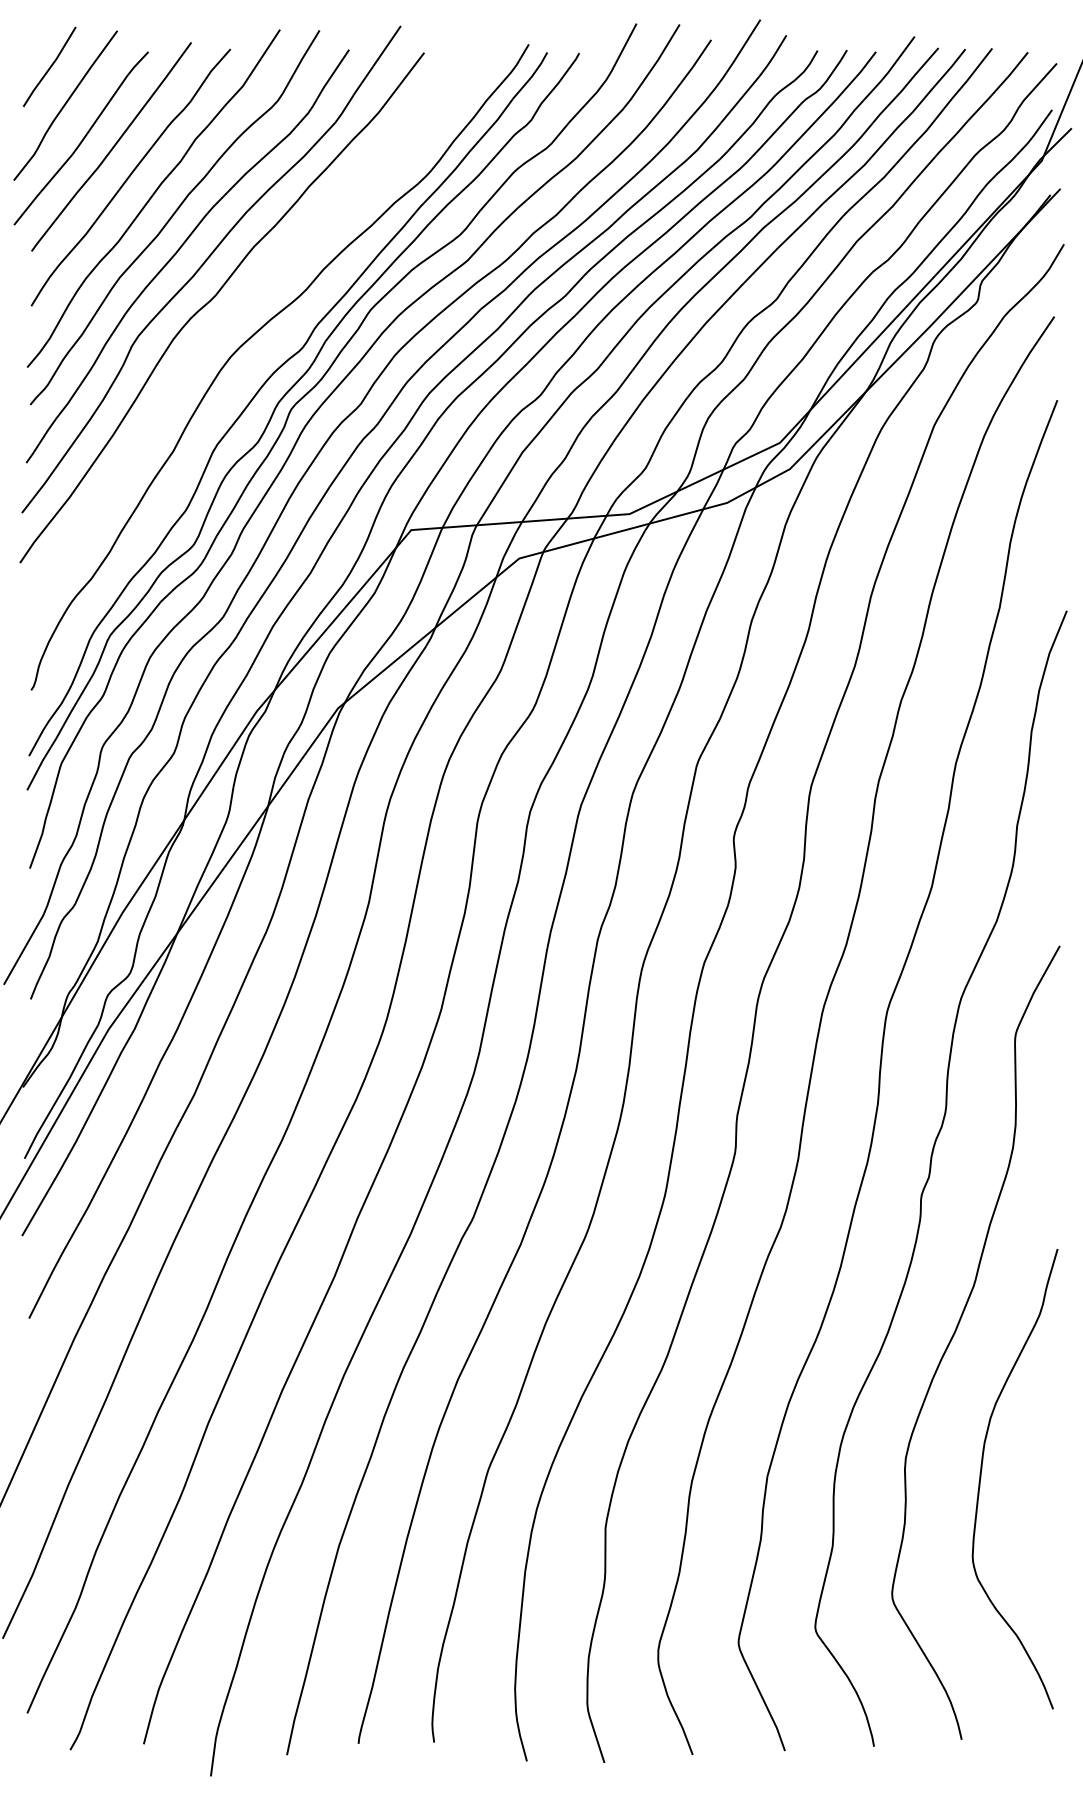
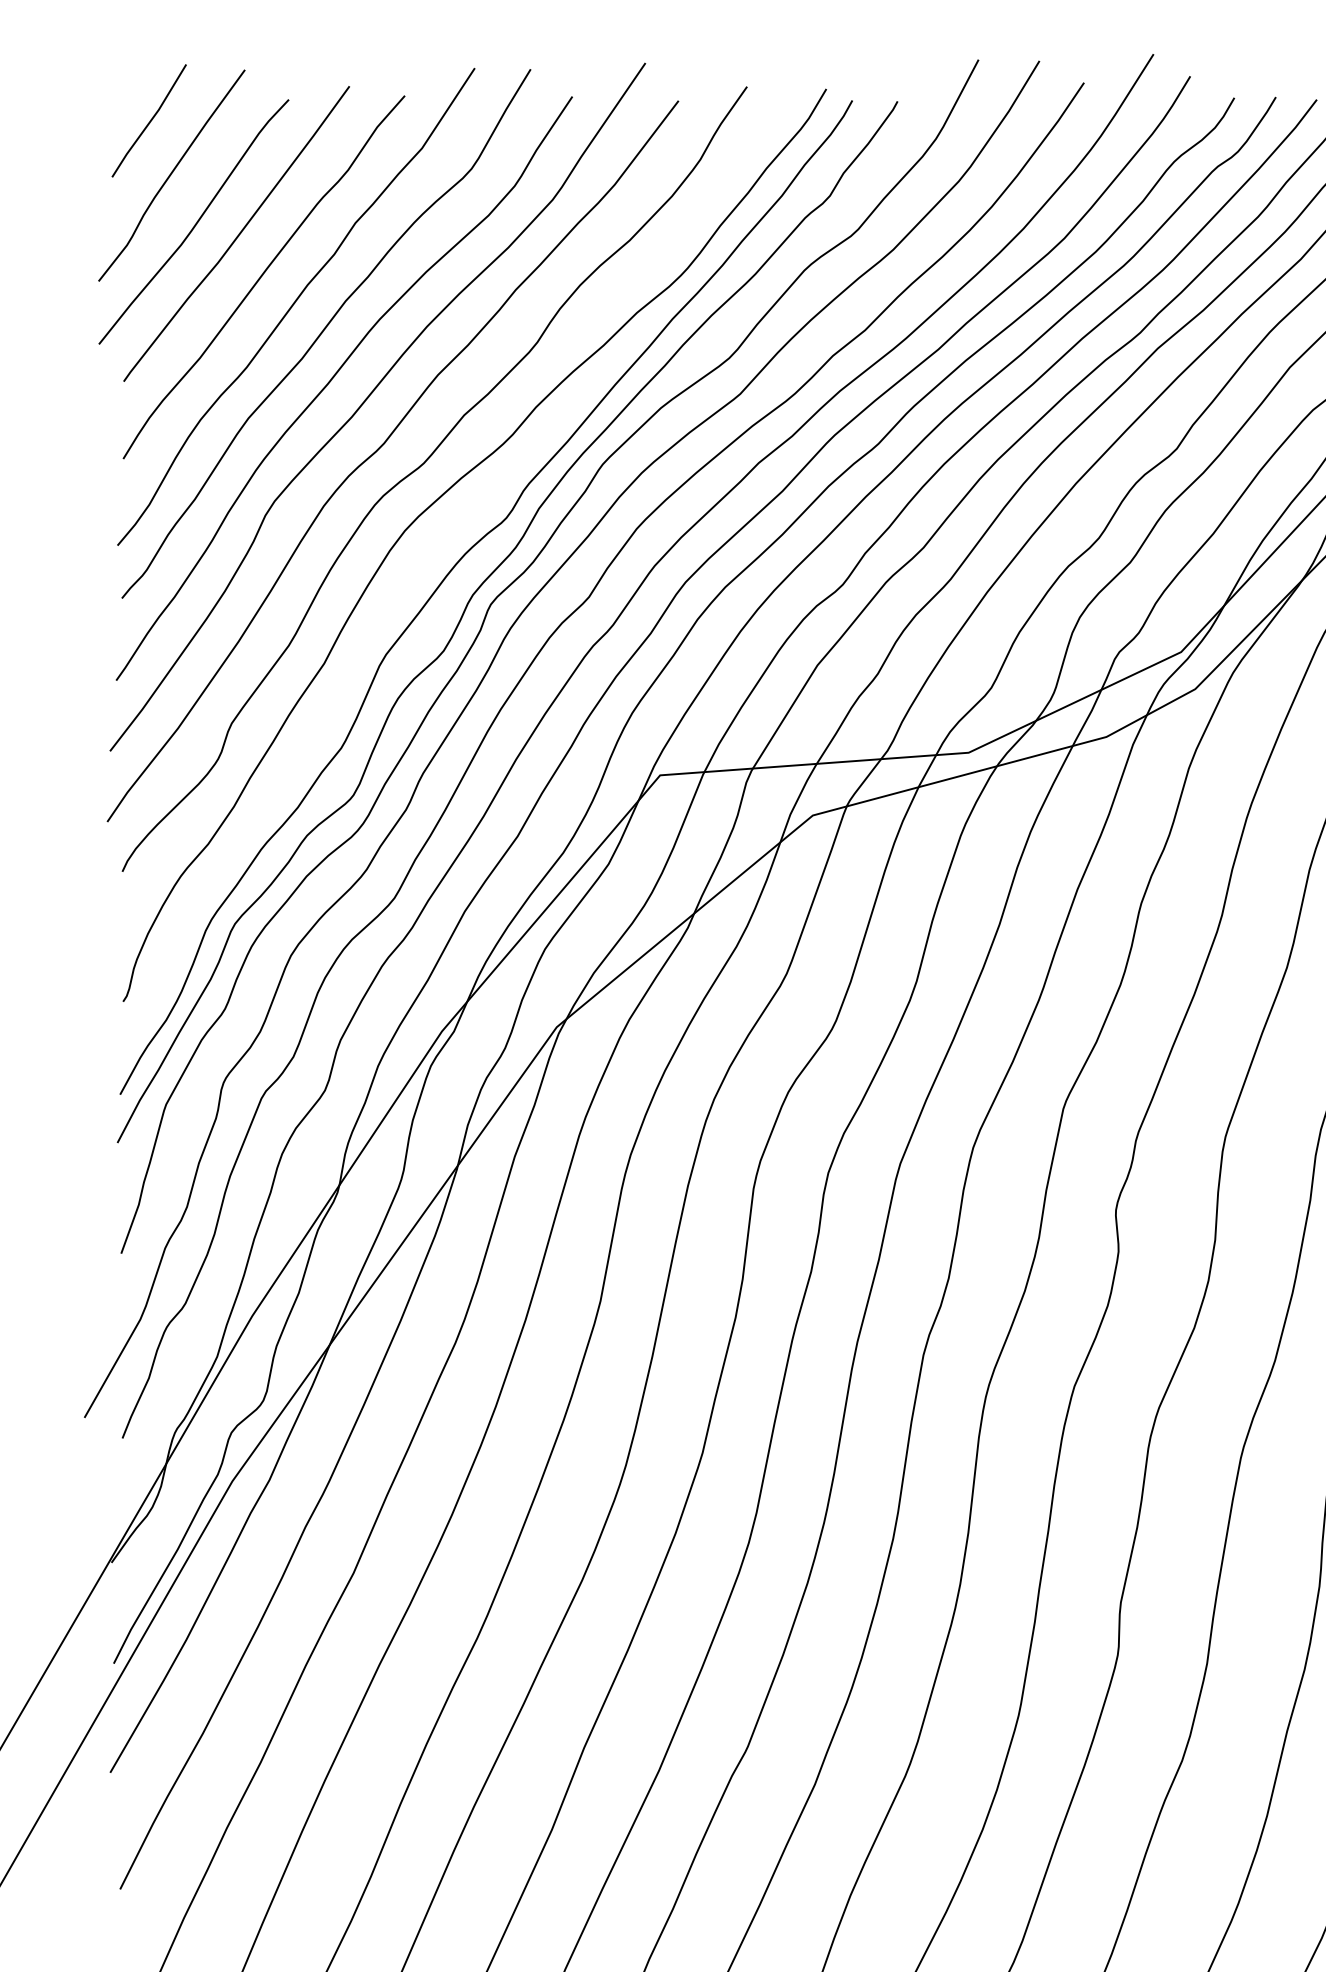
curve: (244, 310) -> (424, 465), added

